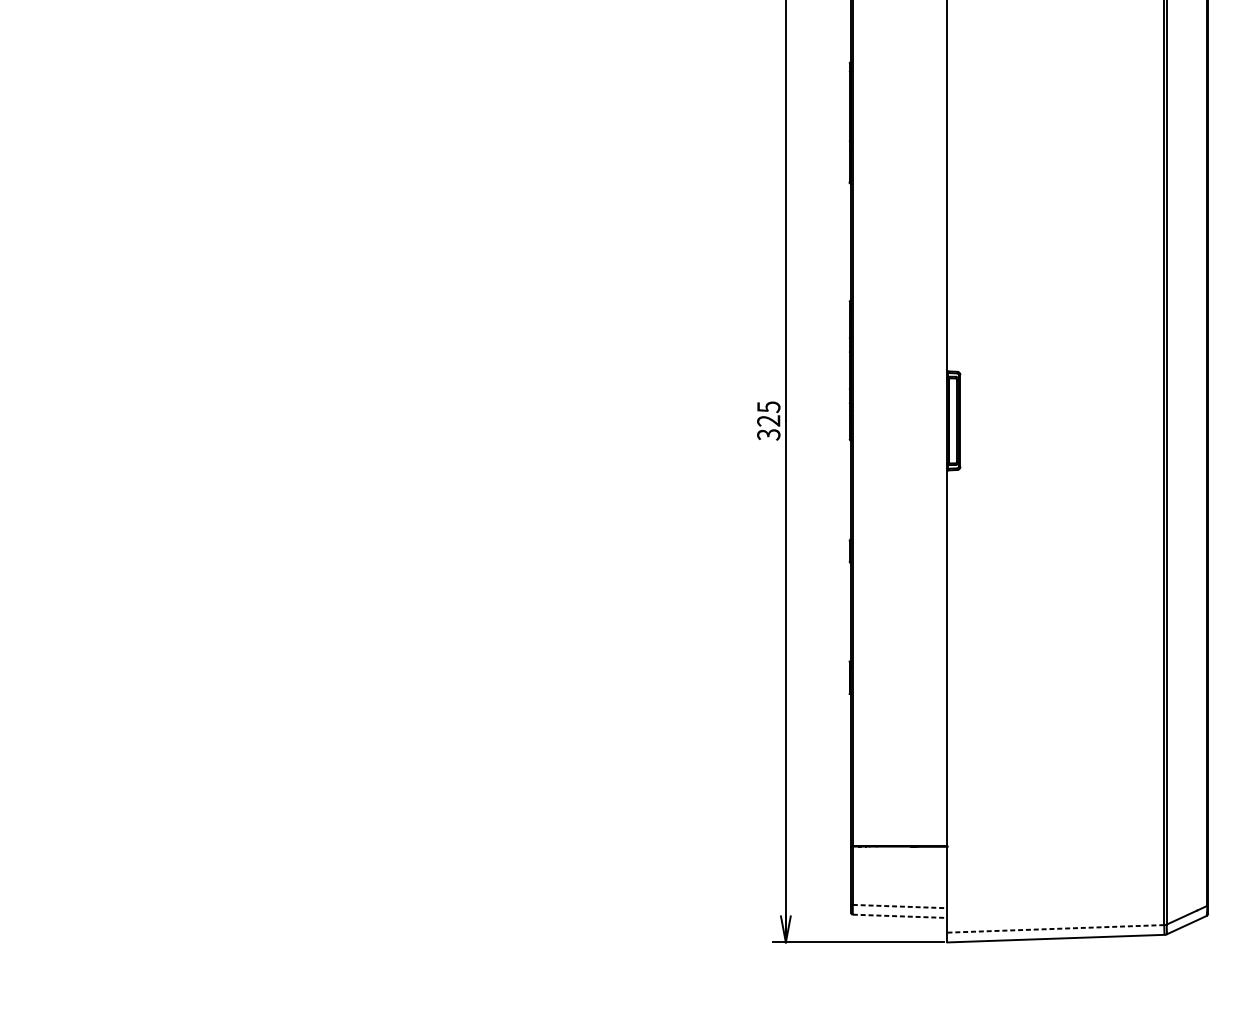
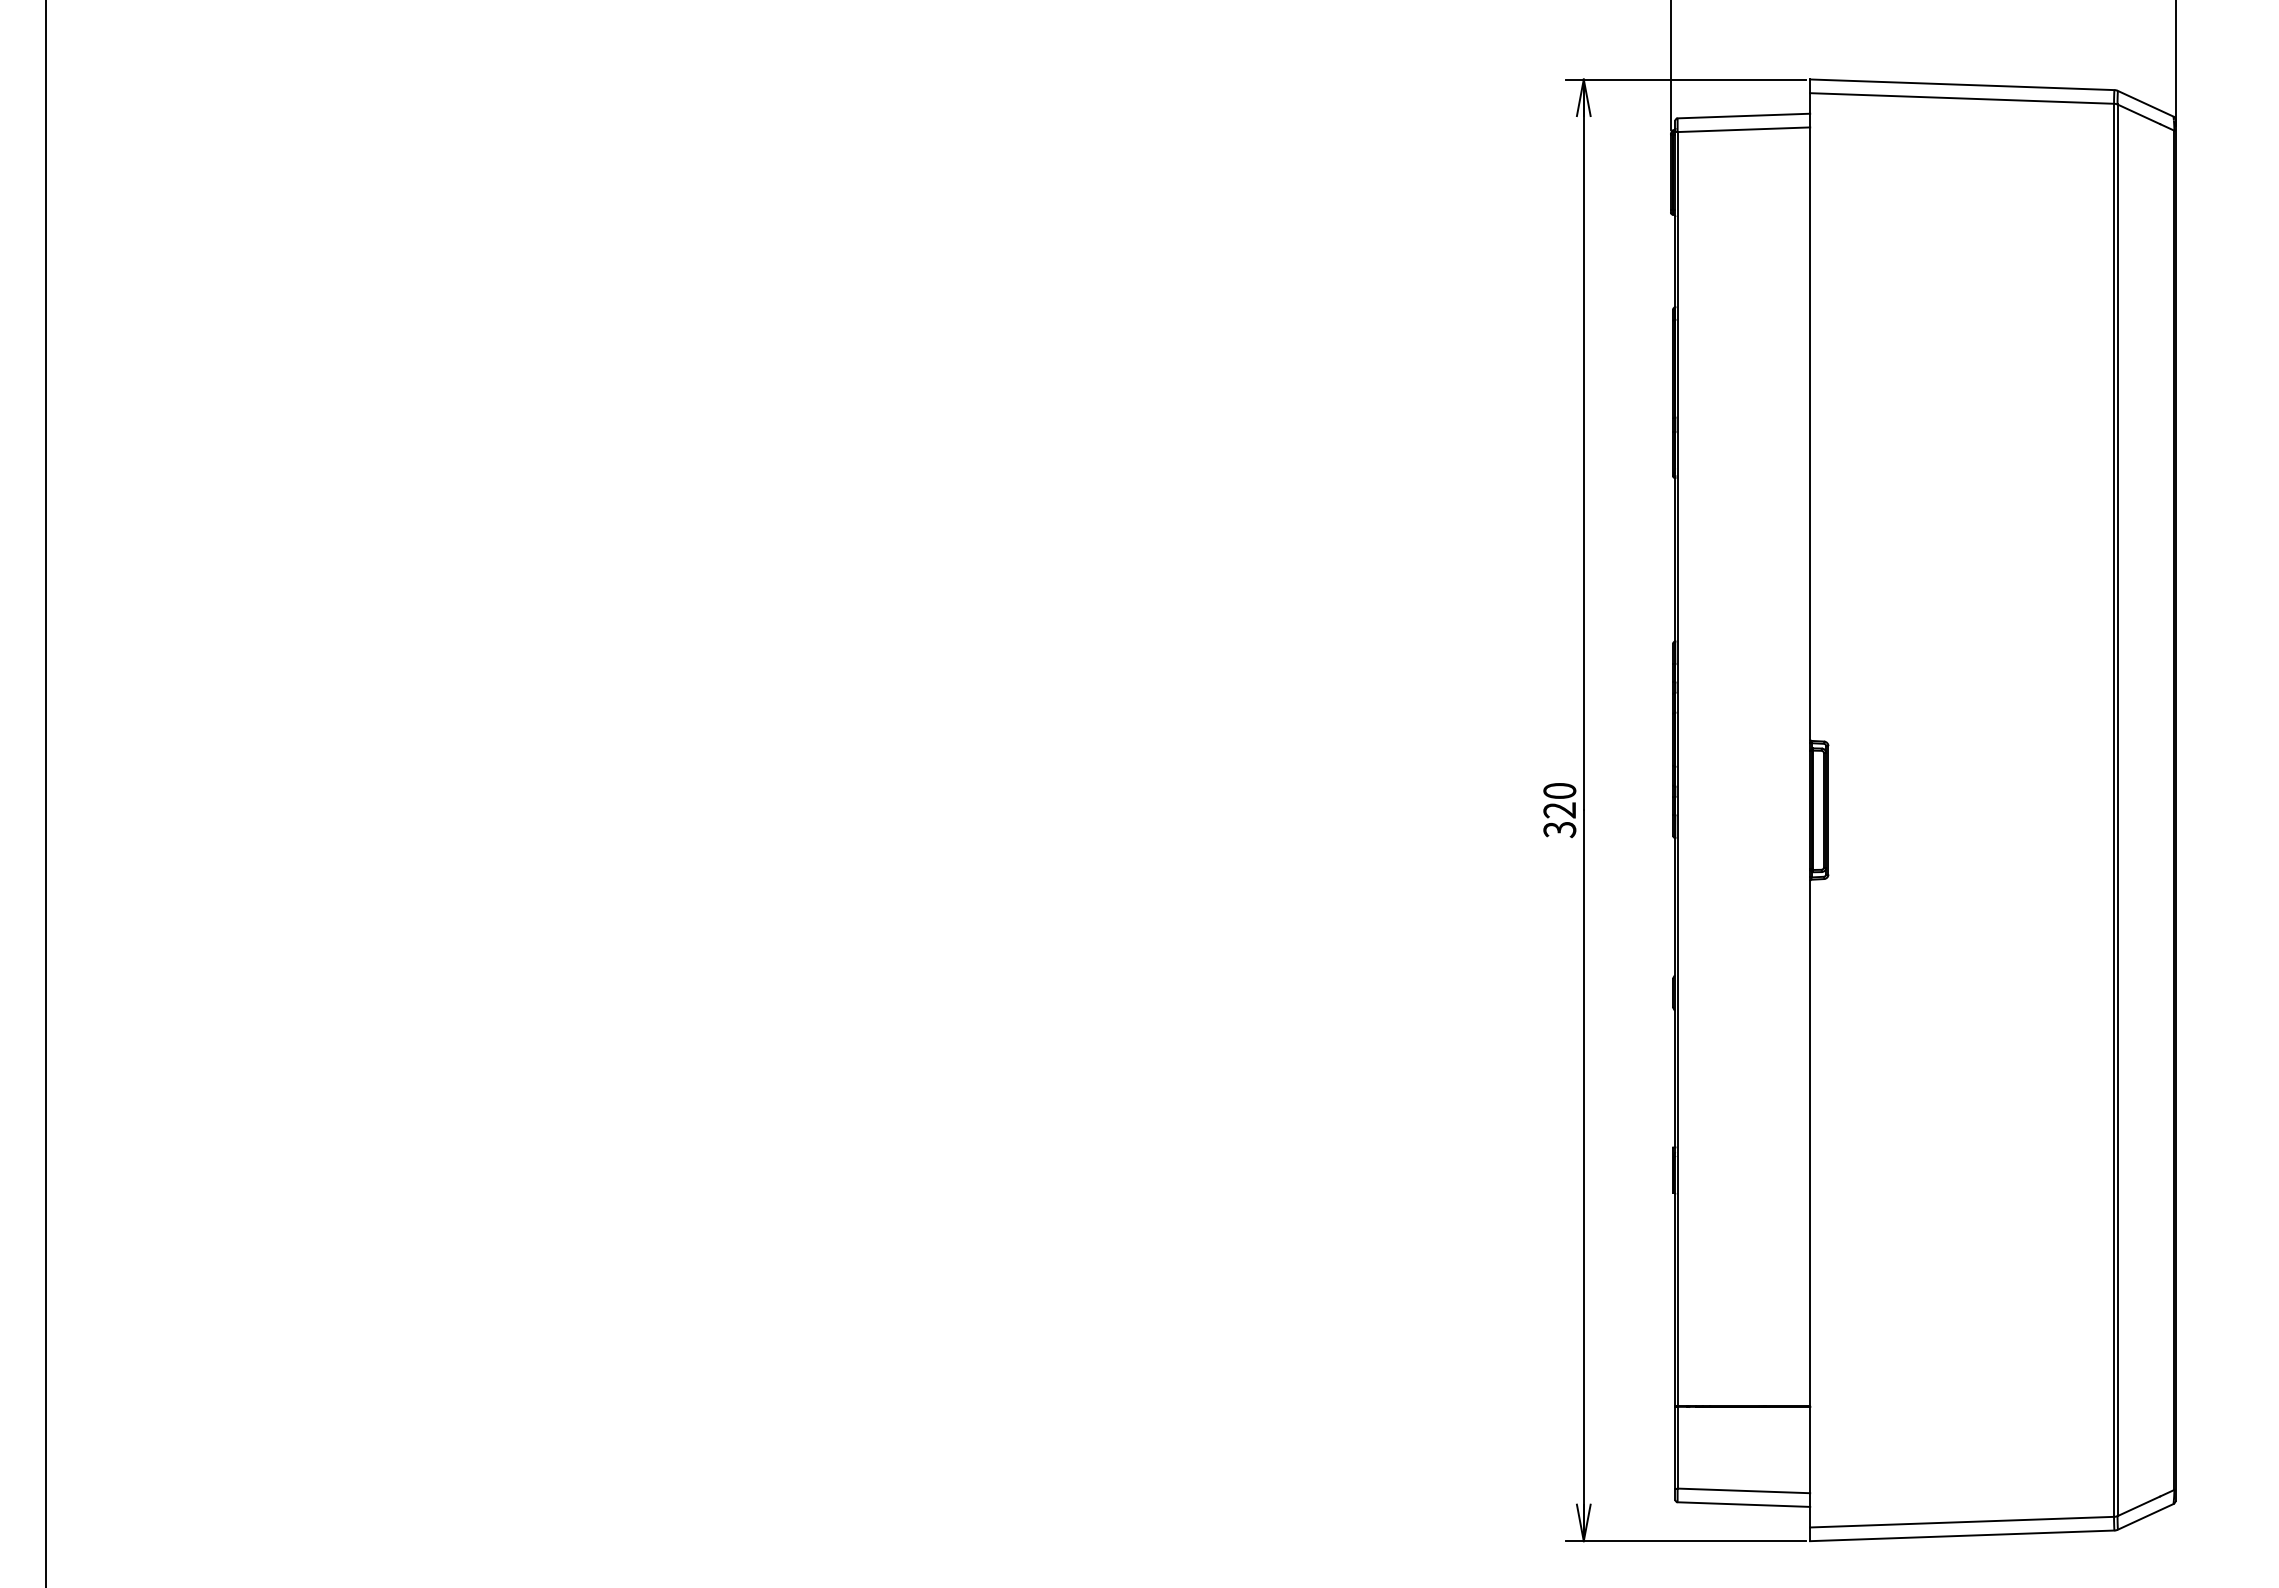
text: (768, 407) -> (1559, 791), 325 -> 320
line: (900, 906) -> (1744, 1490), dashed -> solid
line: (900, 916) -> (1744, 1504), dashed -> solid
line: (1055, 929) -> (1961, 1522), dashed -> solid

